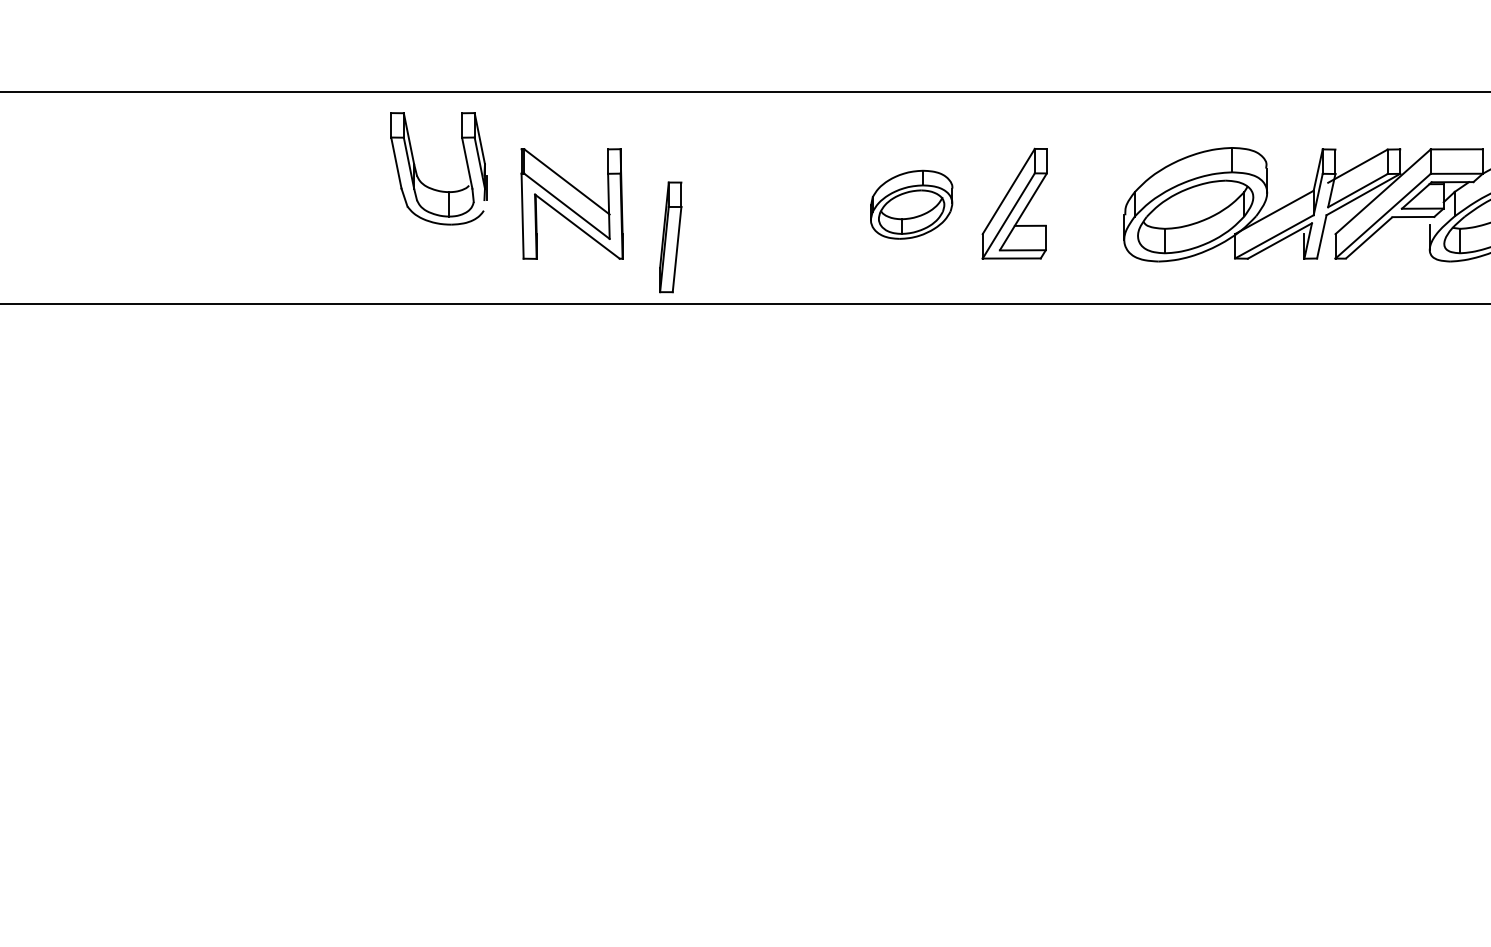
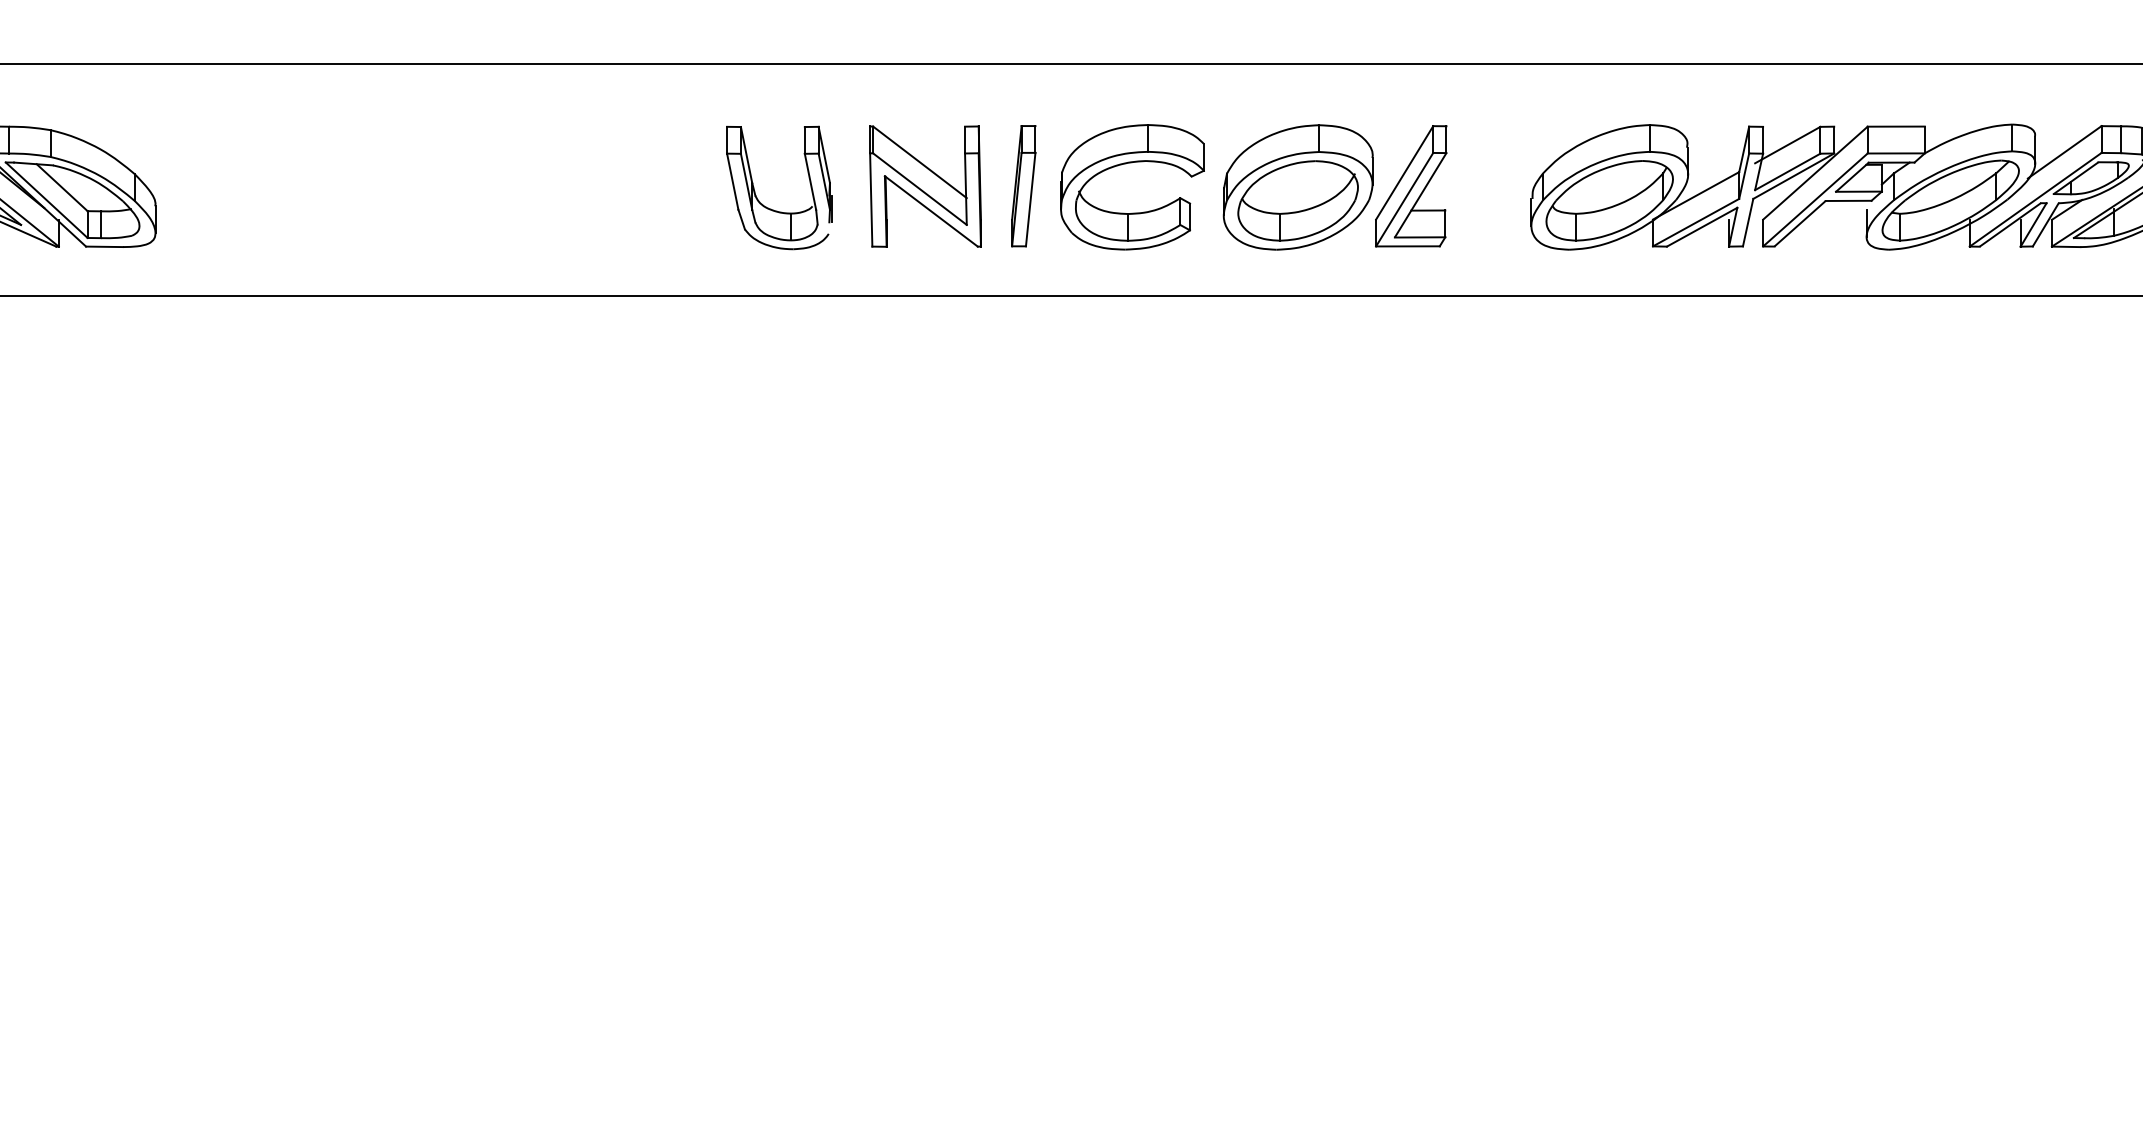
part: (755, 183) -> (1126, 164), added
part: (431, 187) -> (771, 208), moved
part: (911, 204) -> (1297, 187), size x1.67
part: (670, 237) -> (1023, 186), moved

